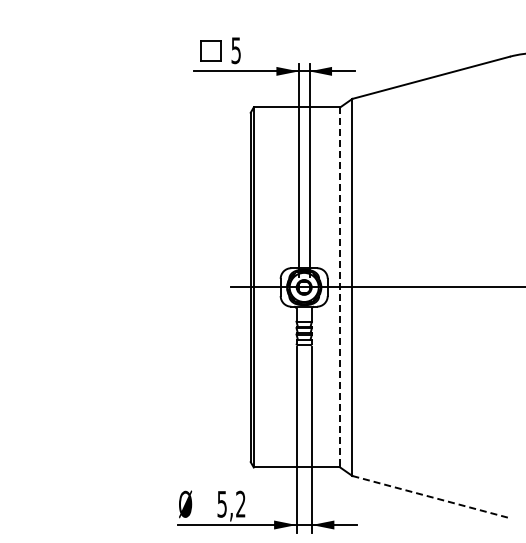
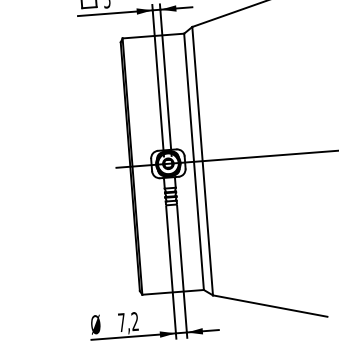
line: (340, 287) -> (194, 161), dashed -> solid
line: (431, 497) -> (270, 306), dashed -> solid
text: (221, 504) -> (121, 322), 5,2 -> 7,2

